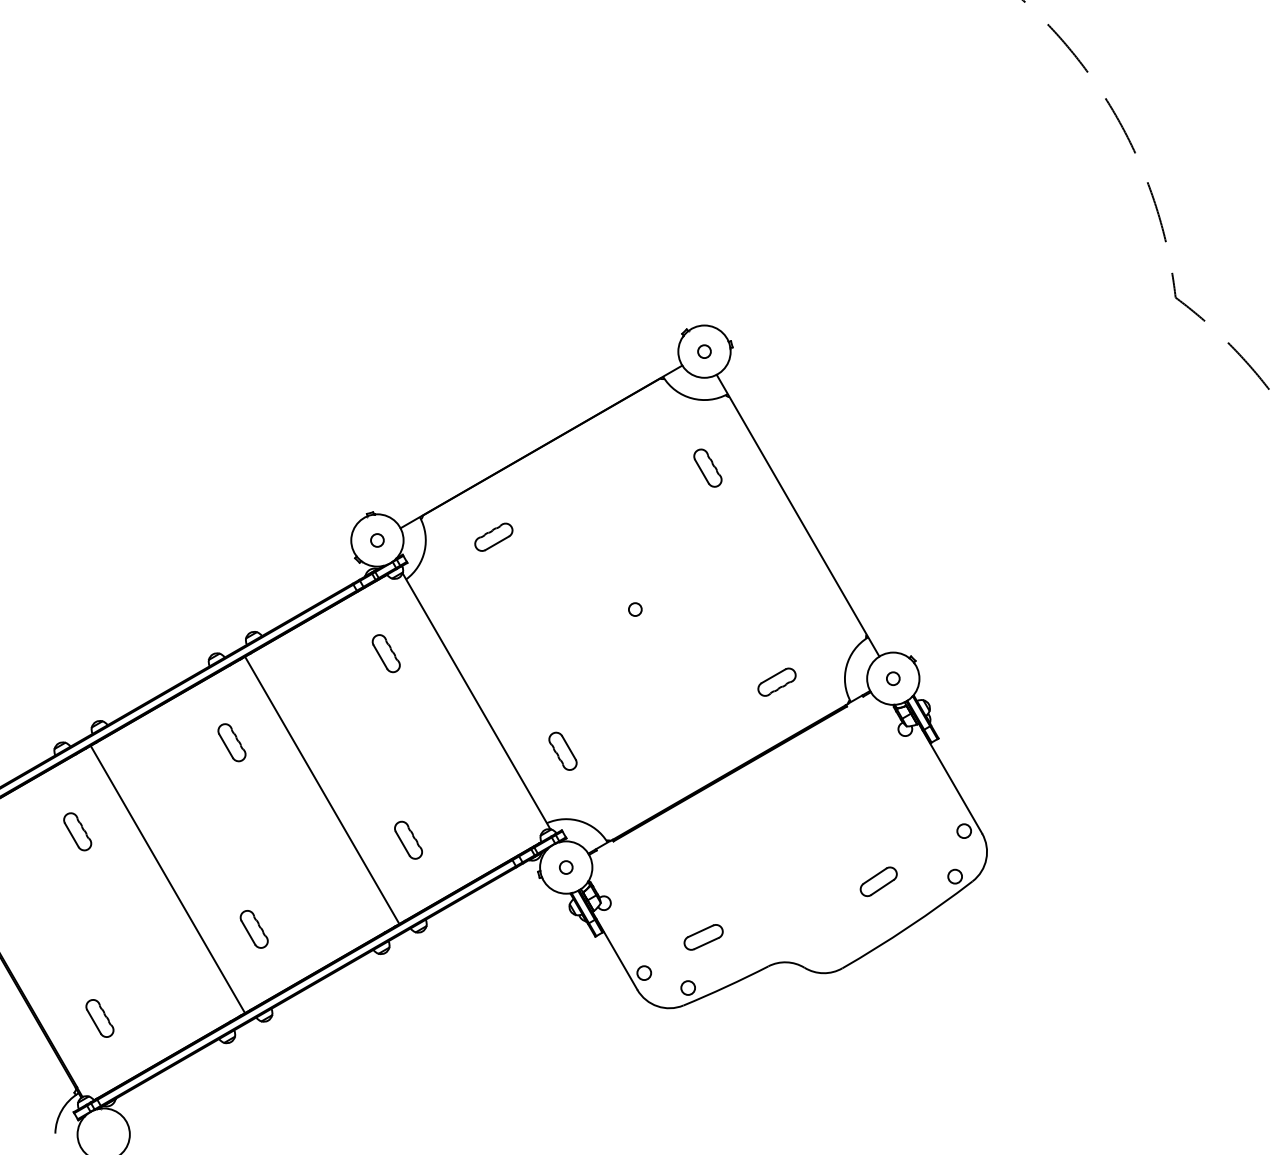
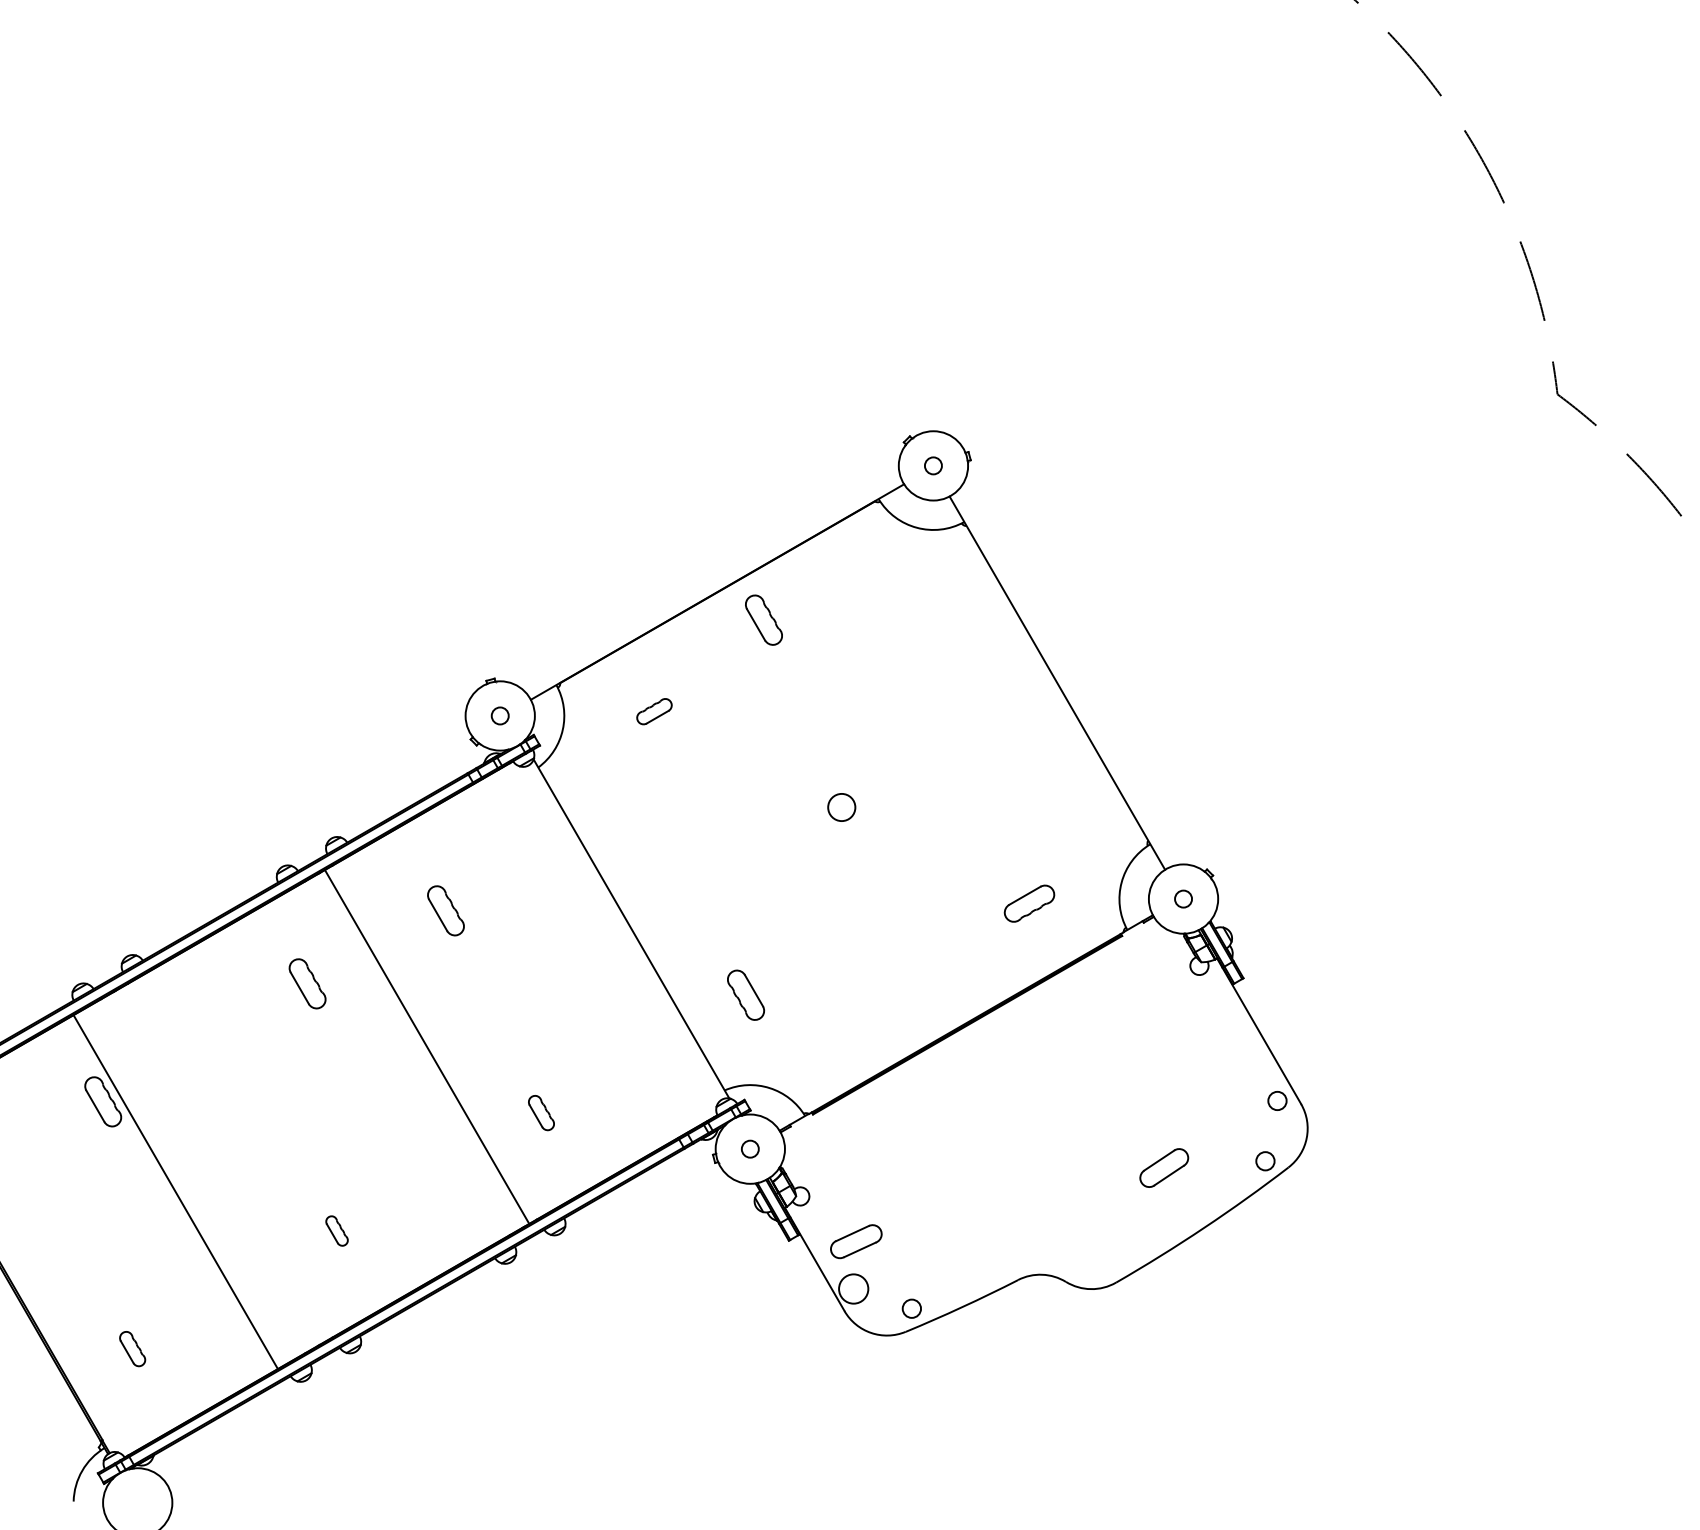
part: (707, 467) -> (763, 619), moved
part: (493, 537) -> (654, 711), size x0.7
circle: (635, 609) -> (841, 807), size x1.6
part: (385, 653) -> (445, 910), moved
part: (408, 839) -> (541, 1112), size x0.7
line: (167, 879) -> (175, 1191), moved
part: (253, 928) -> (336, 1230), size x0.6
part: (703, 937) -> (856, 1241), moved
circle: (644, 972) -> (853, 1288), size x1.6
part: (99, 1018) -> (132, 1348), size x0.7

